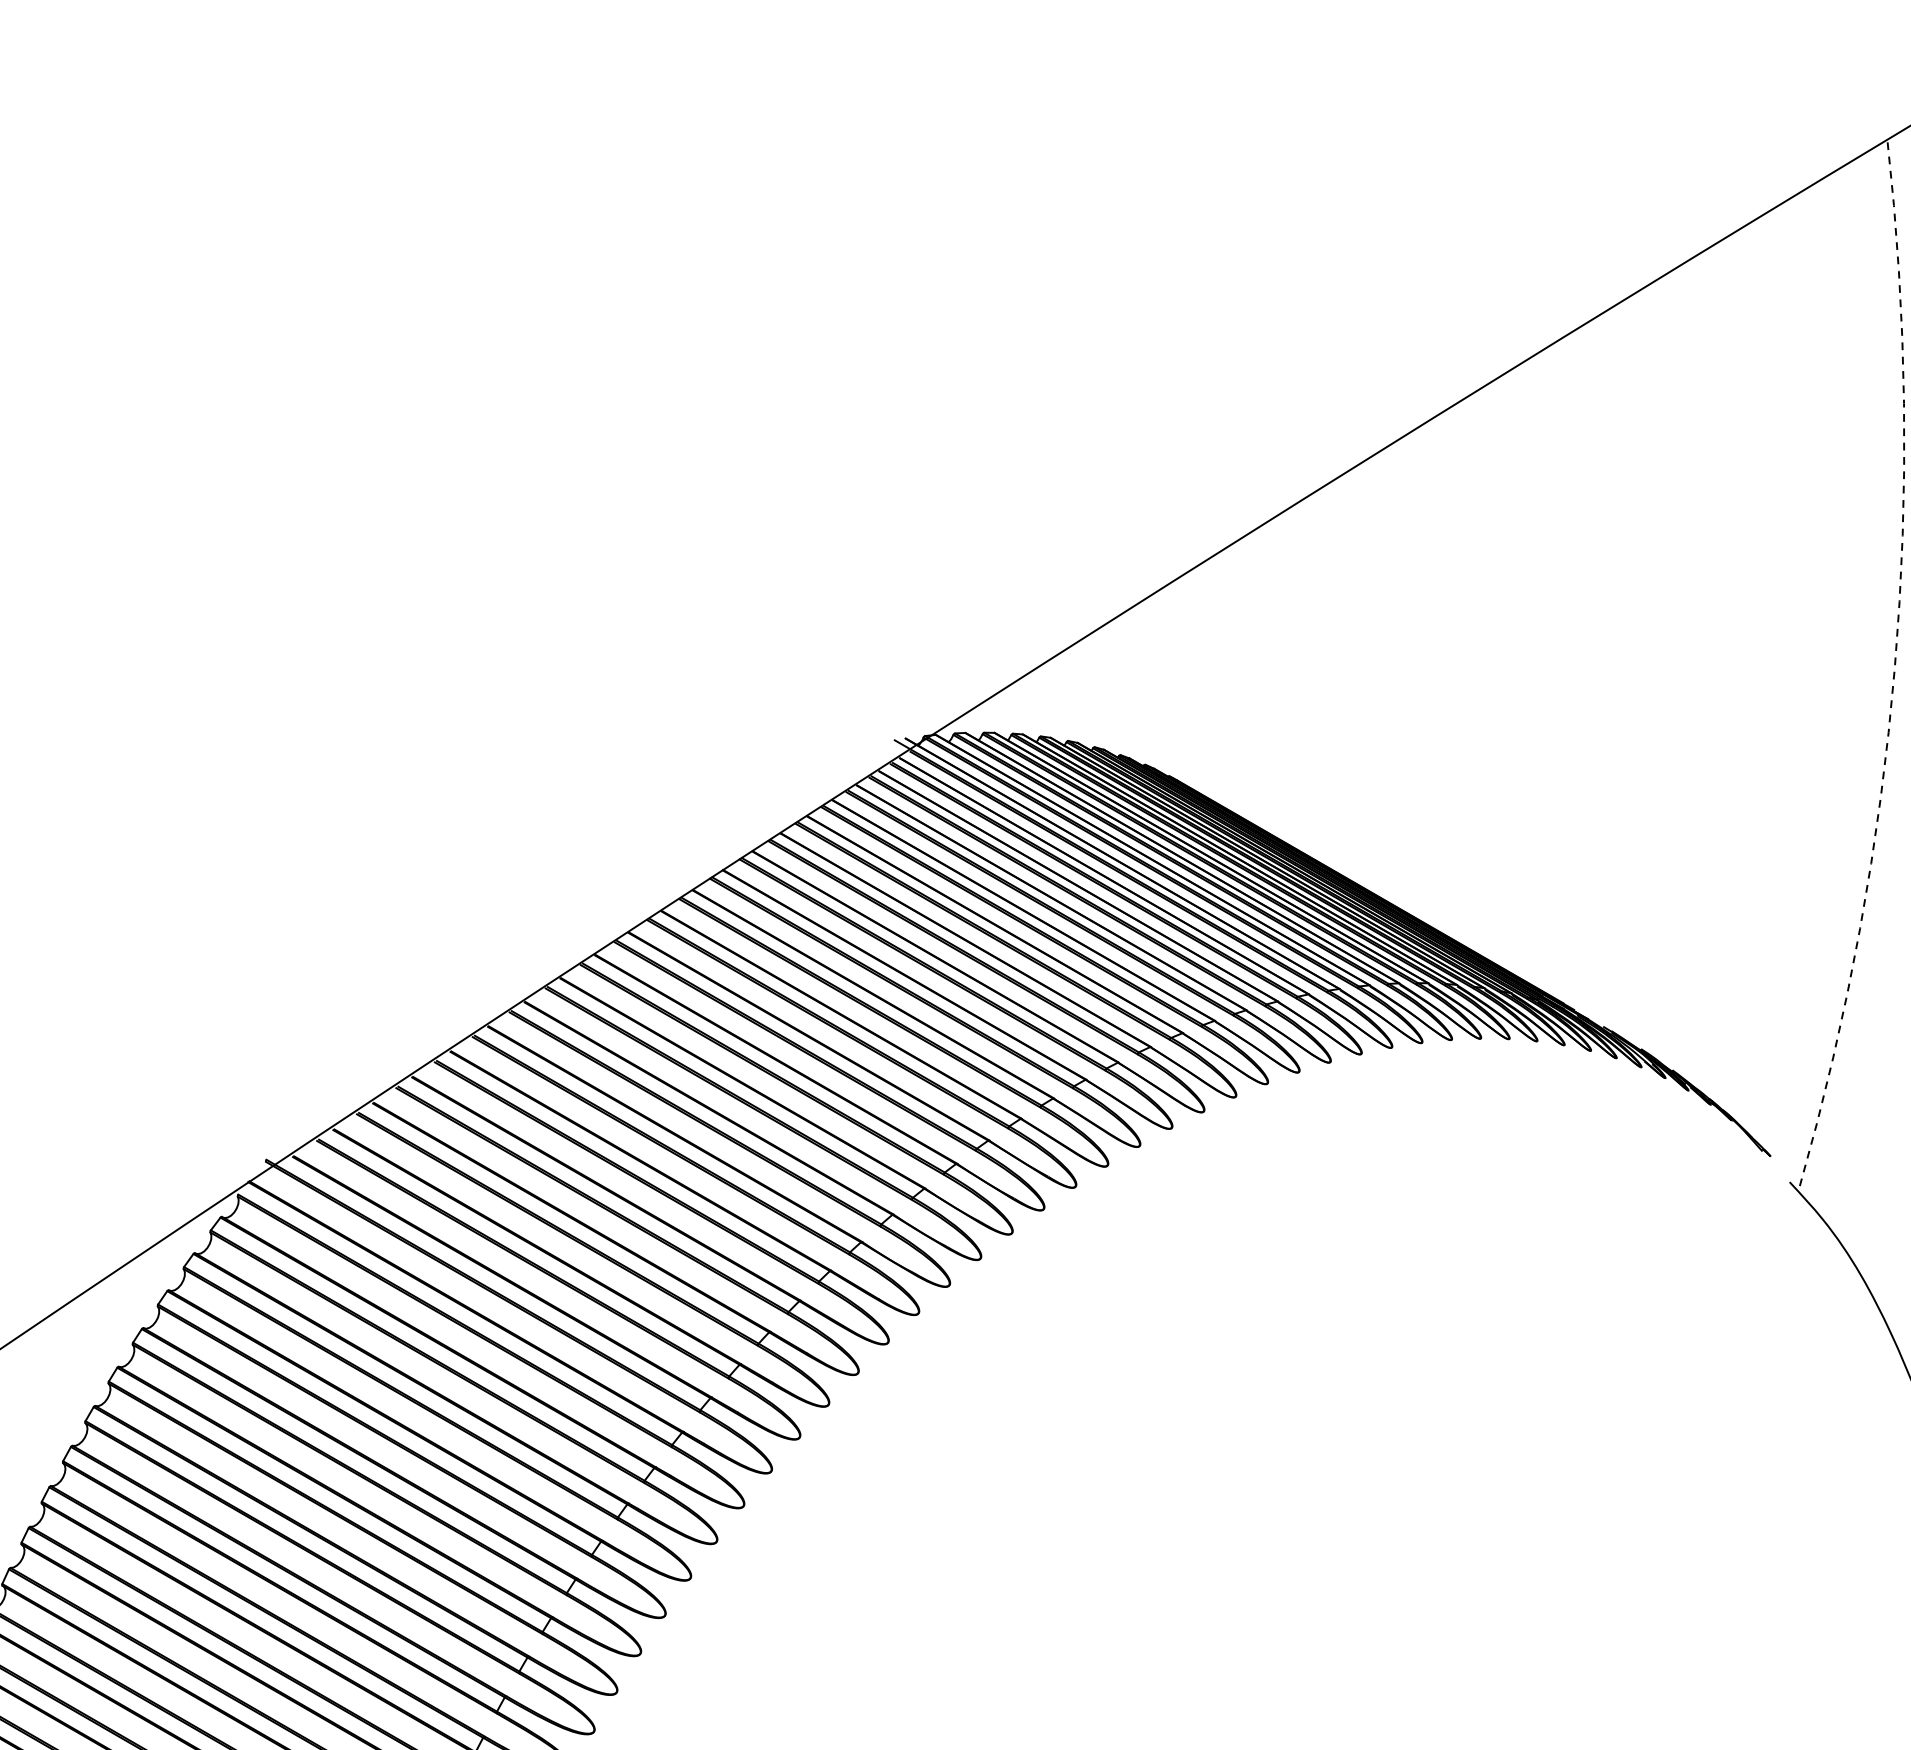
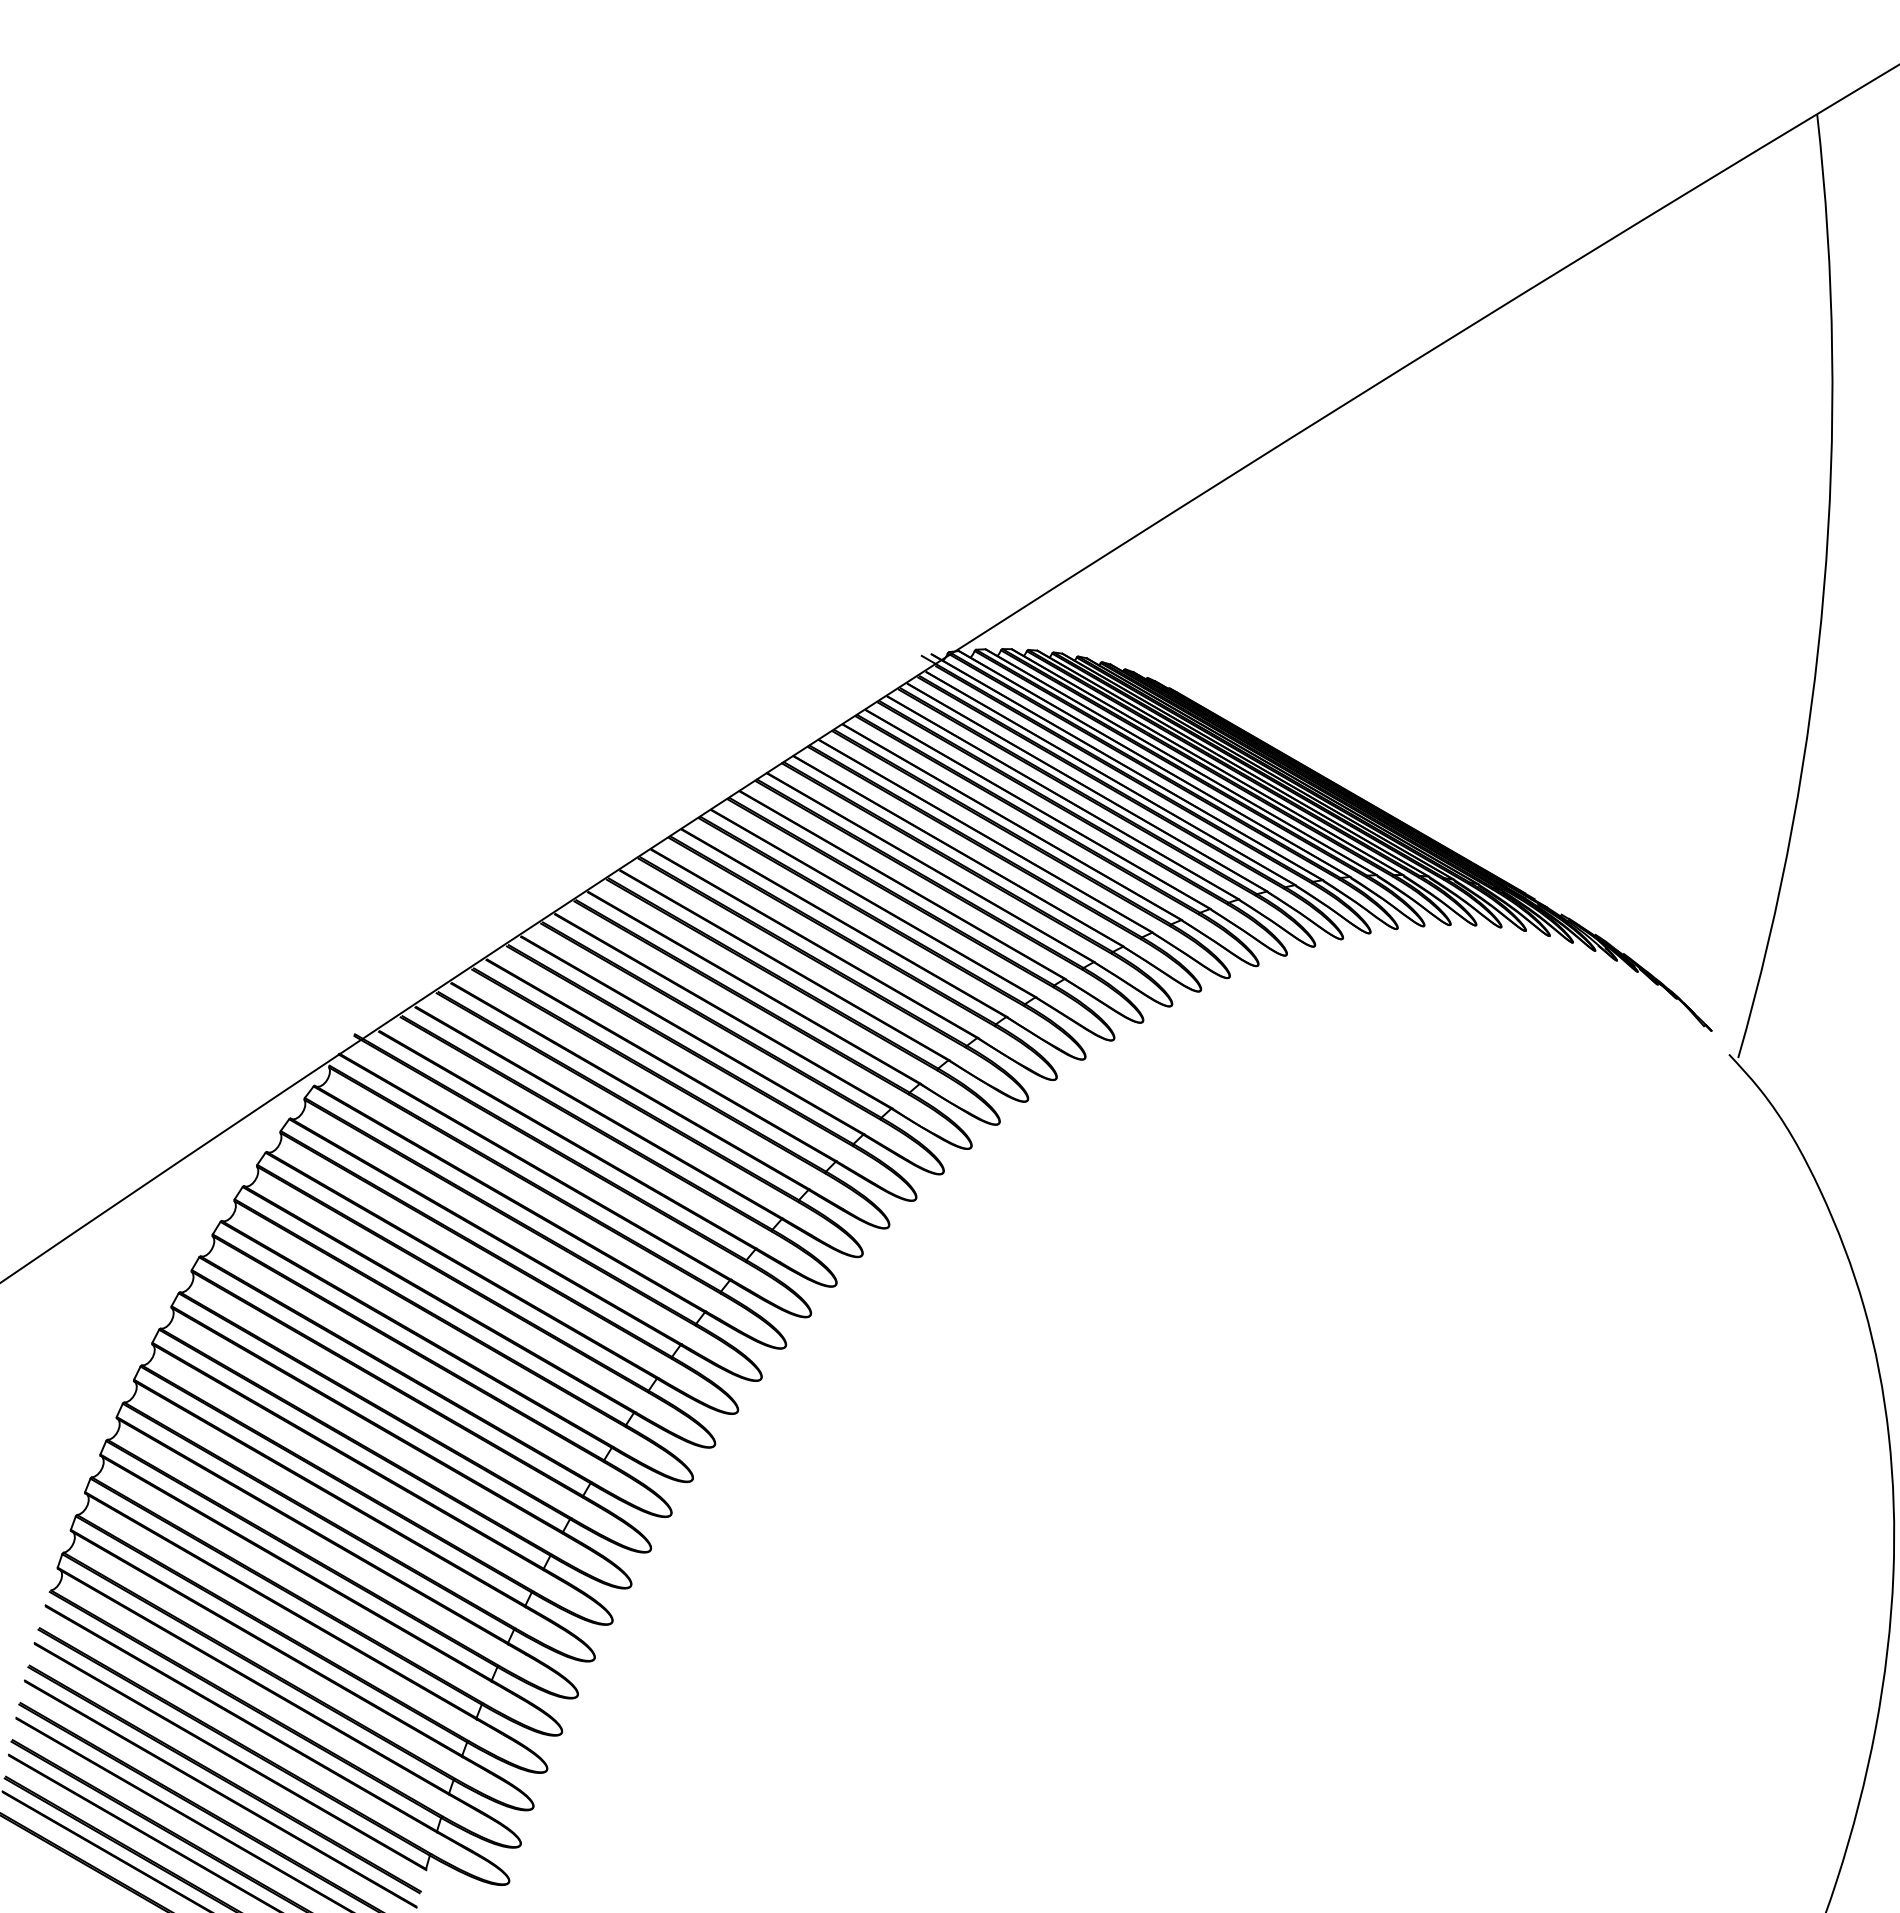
arc: (1894, 666) -> (1823, 589), dashed -> solid

